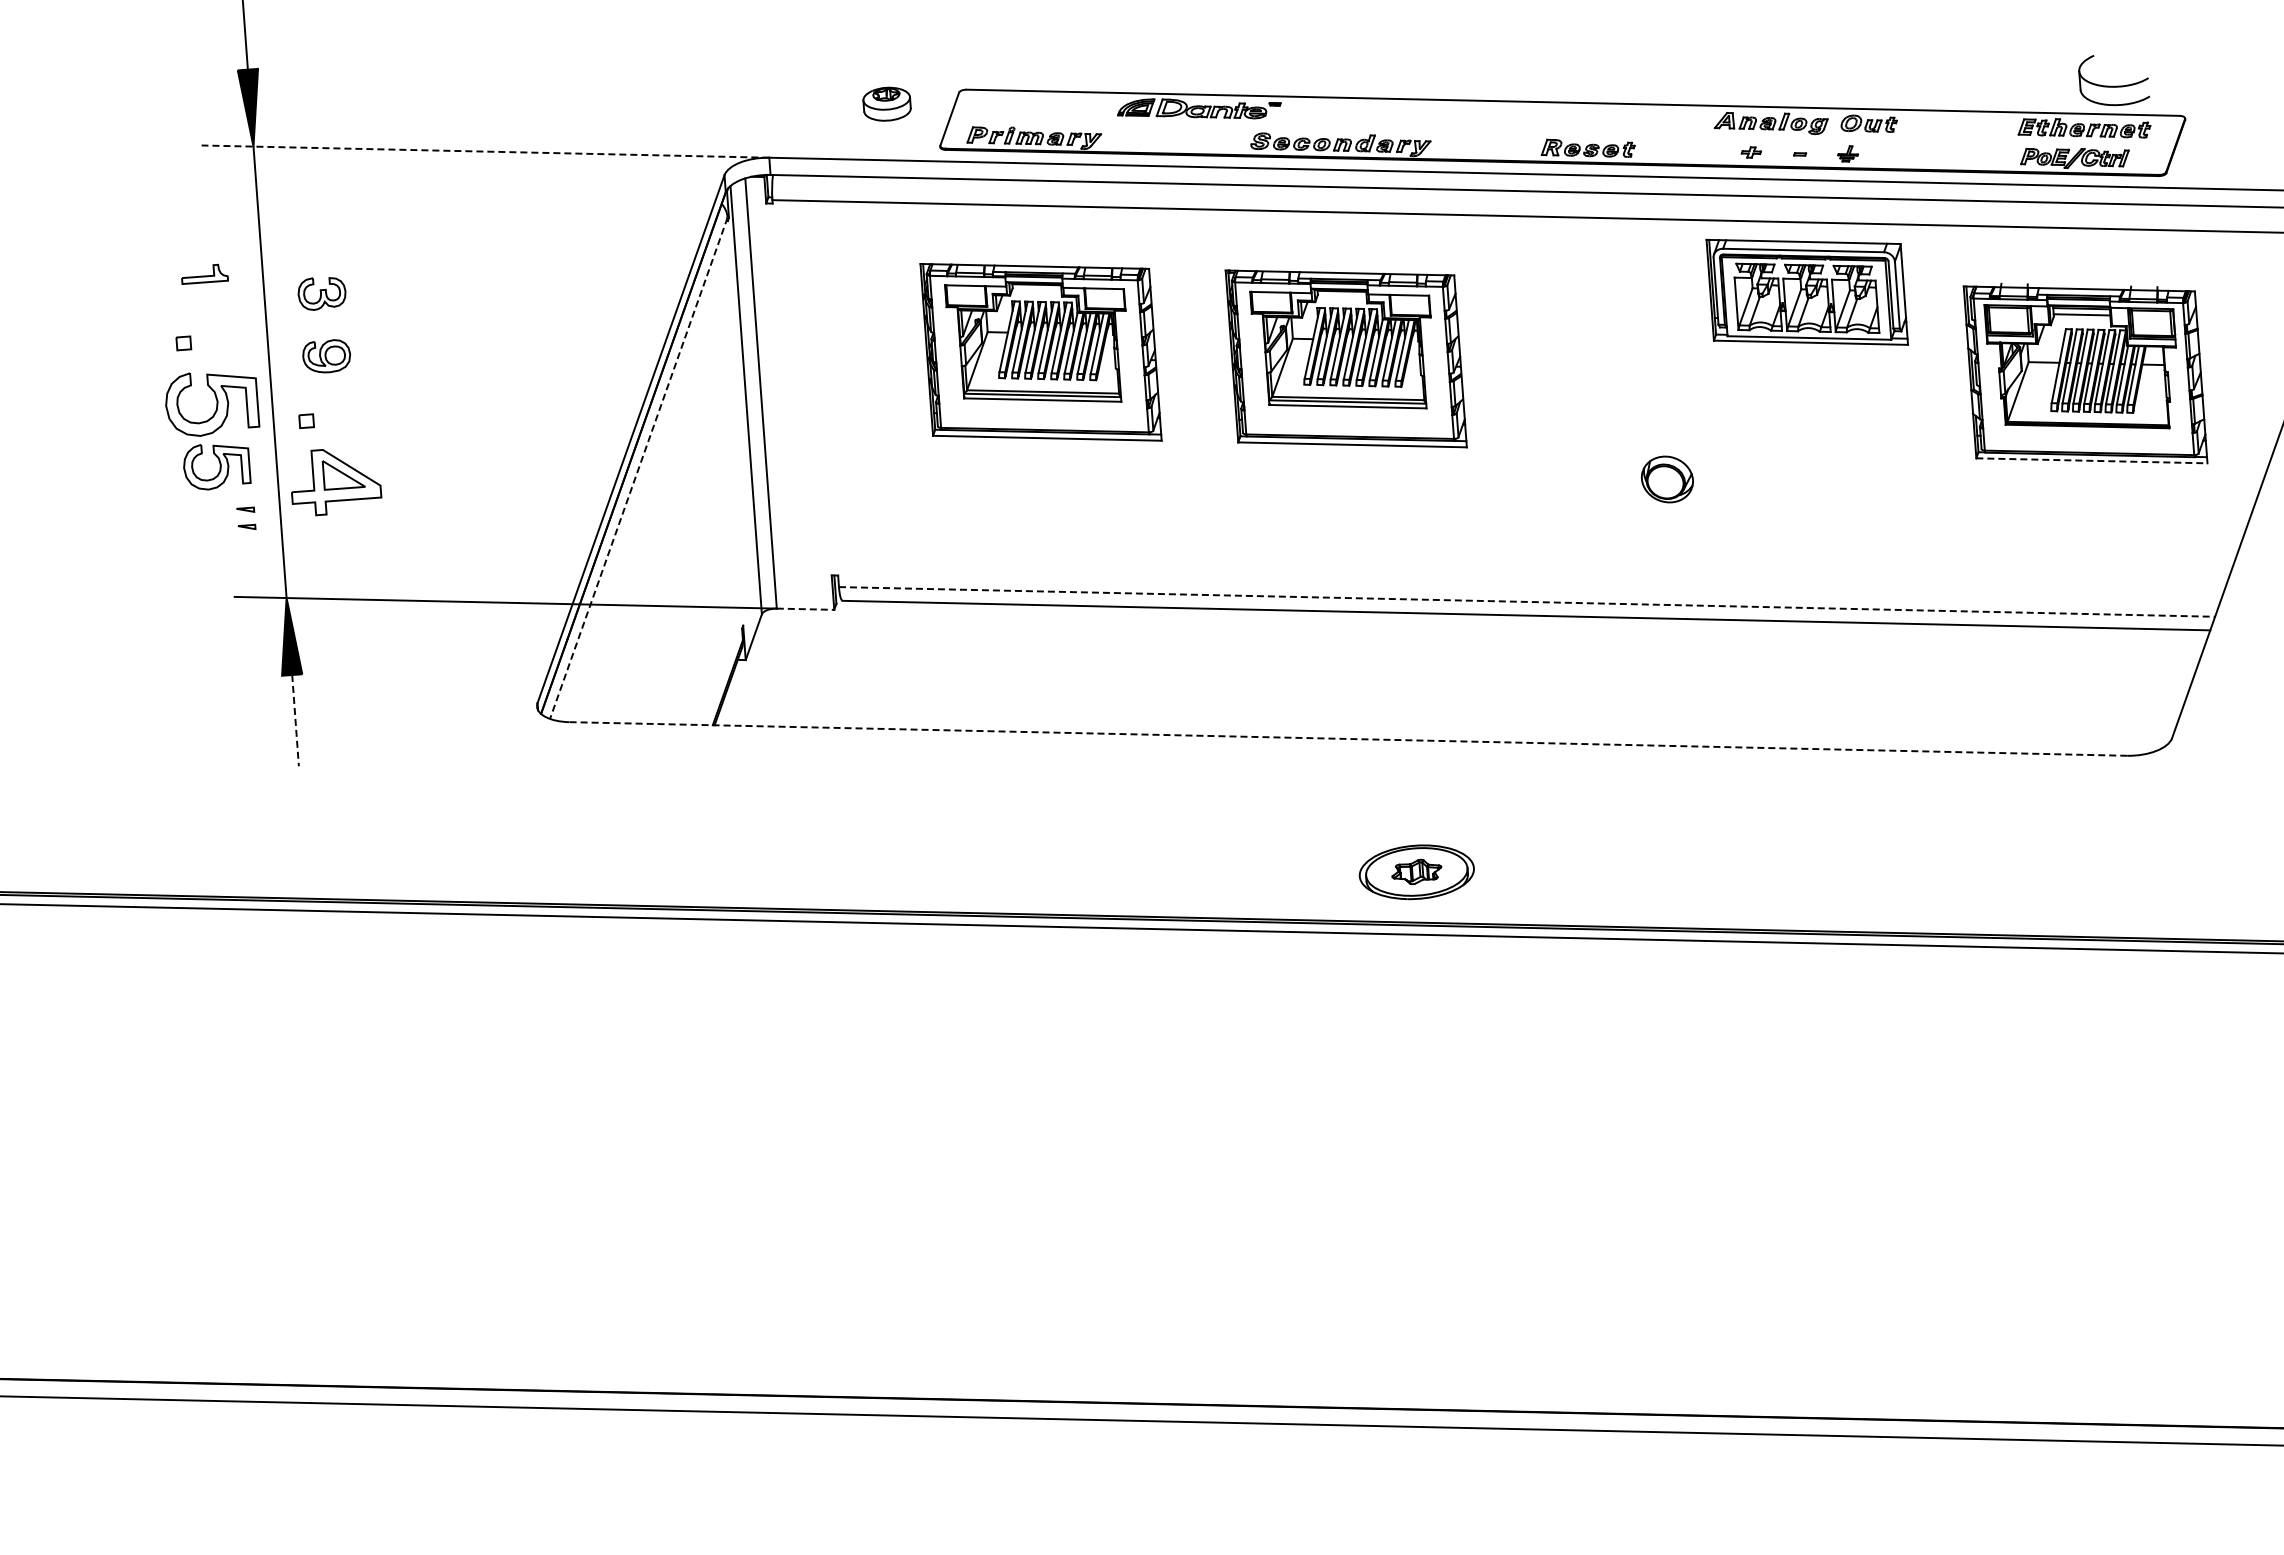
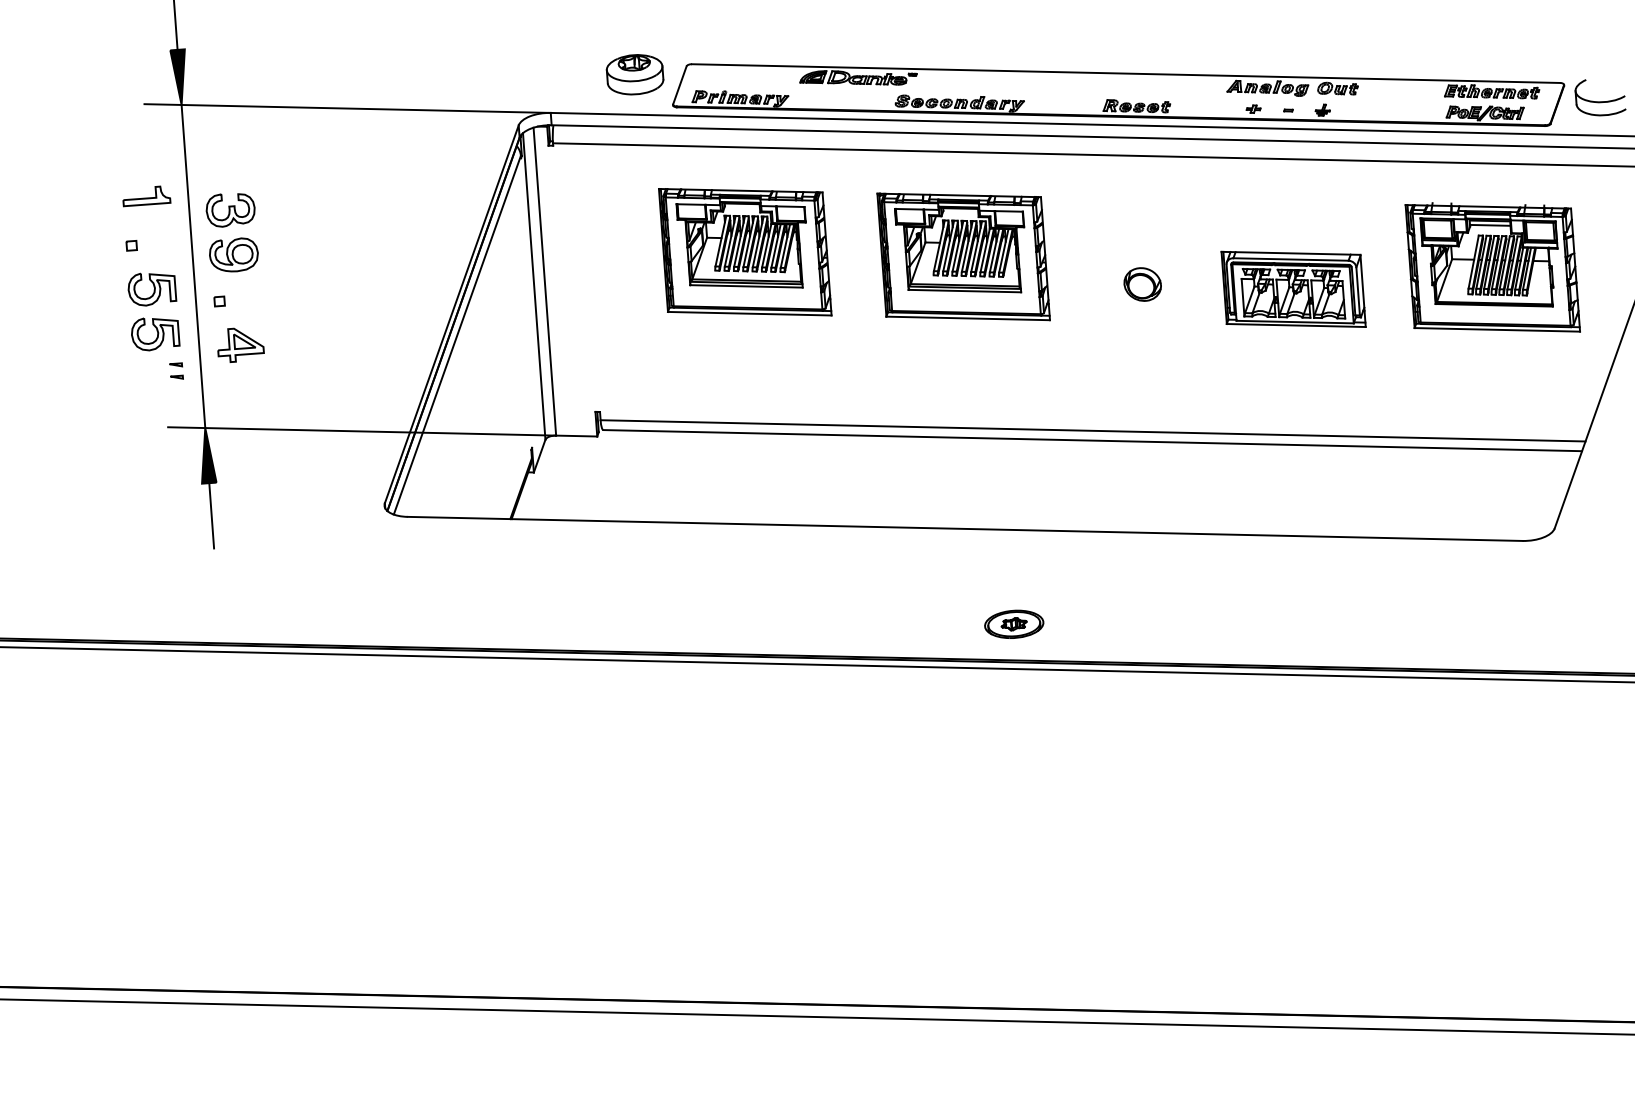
part: (2114, 80) -> (1600, 97), moved
part: (886, 103) -> (634, 74), size x1.67
line: (485, 151) -> (347, 108), dashed -> solid
part: (204, 274) -> (146, 196), size x1.43
part: (1806, 291) -> (1293, 288), moved
part: (321, 293) -> (230, 210), size x1.43
part: (326, 356) -> (233, 255), size x1.43
part: (212, 404) -> (152, 289), size x0.71
line: (2091, 460) -> (1497, 329), dashed -> solid
line: (638, 468) -> (457, 335), dashed -> solid
part: (1667, 479) -> (1142, 284), moved
part: (336, 482) -> (241, 345), size x0.71
line: (1527, 601) -> (1093, 430), dashed -> solid
line: (805, 609) -> (576, 436), dashed -> solid
line: (295, 720) -> (211, 515), dashed -> solid
line: (1347, 738) -> (964, 528), dashed -> solid
part: (1416, 872) -> (1013, 624), size x0.71

